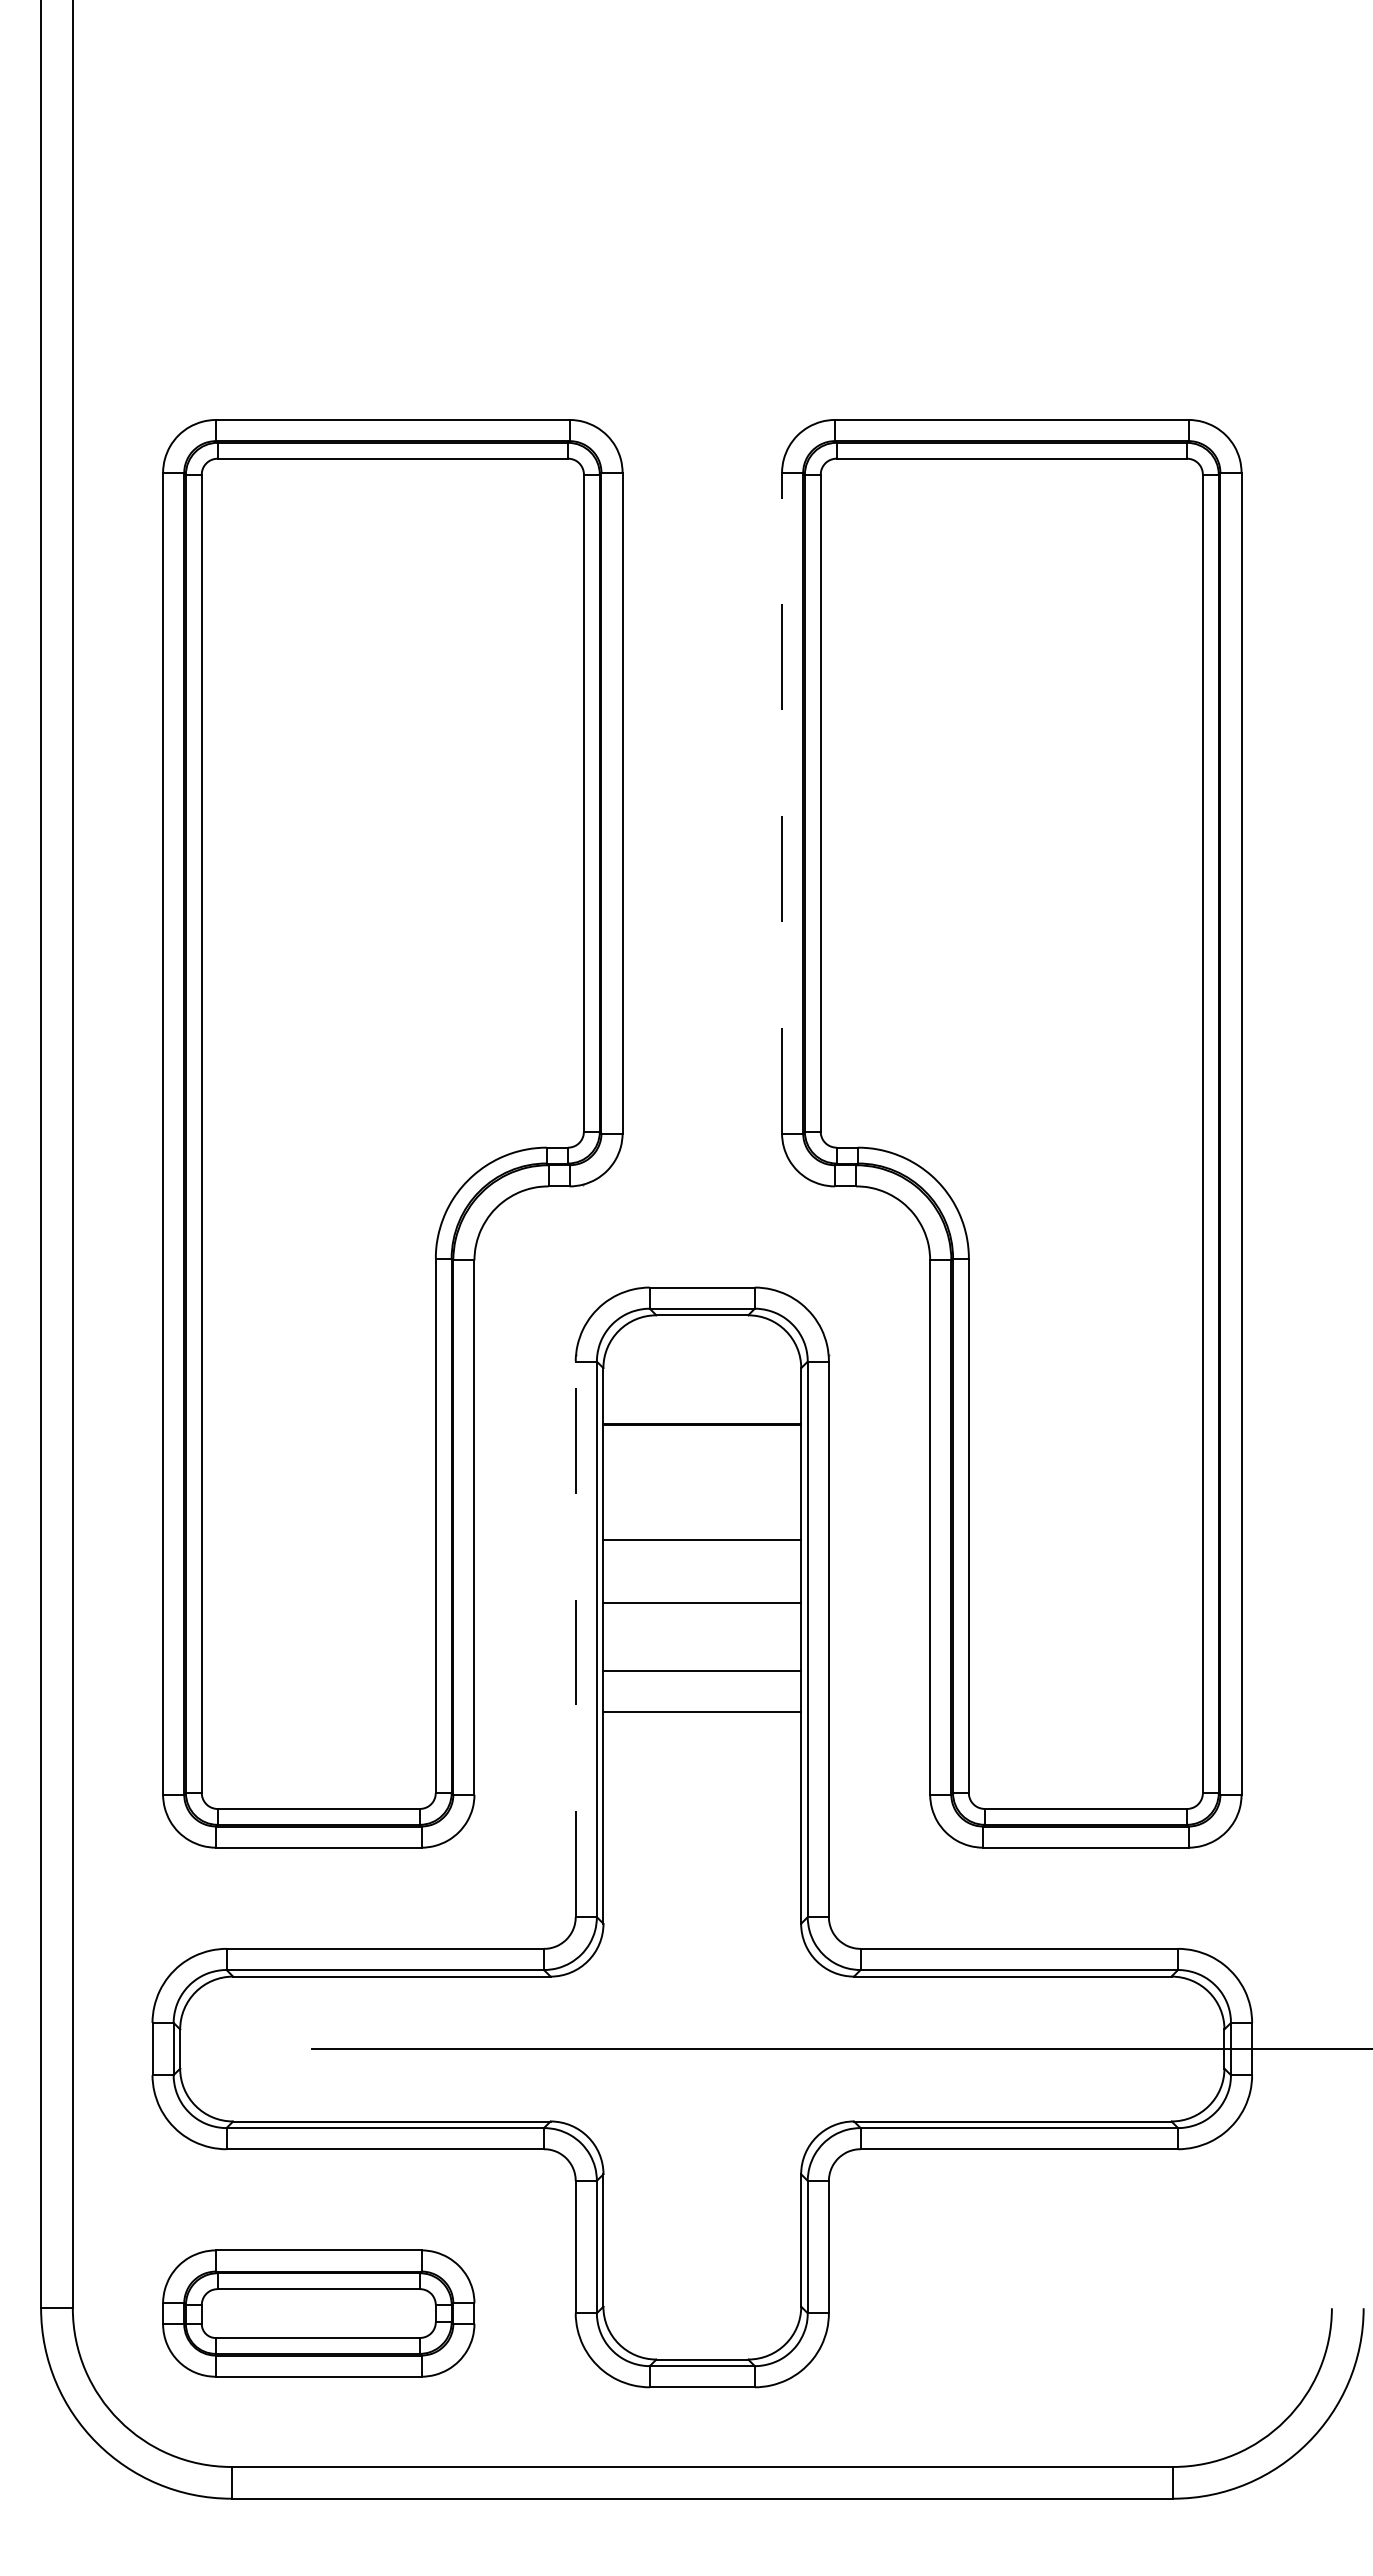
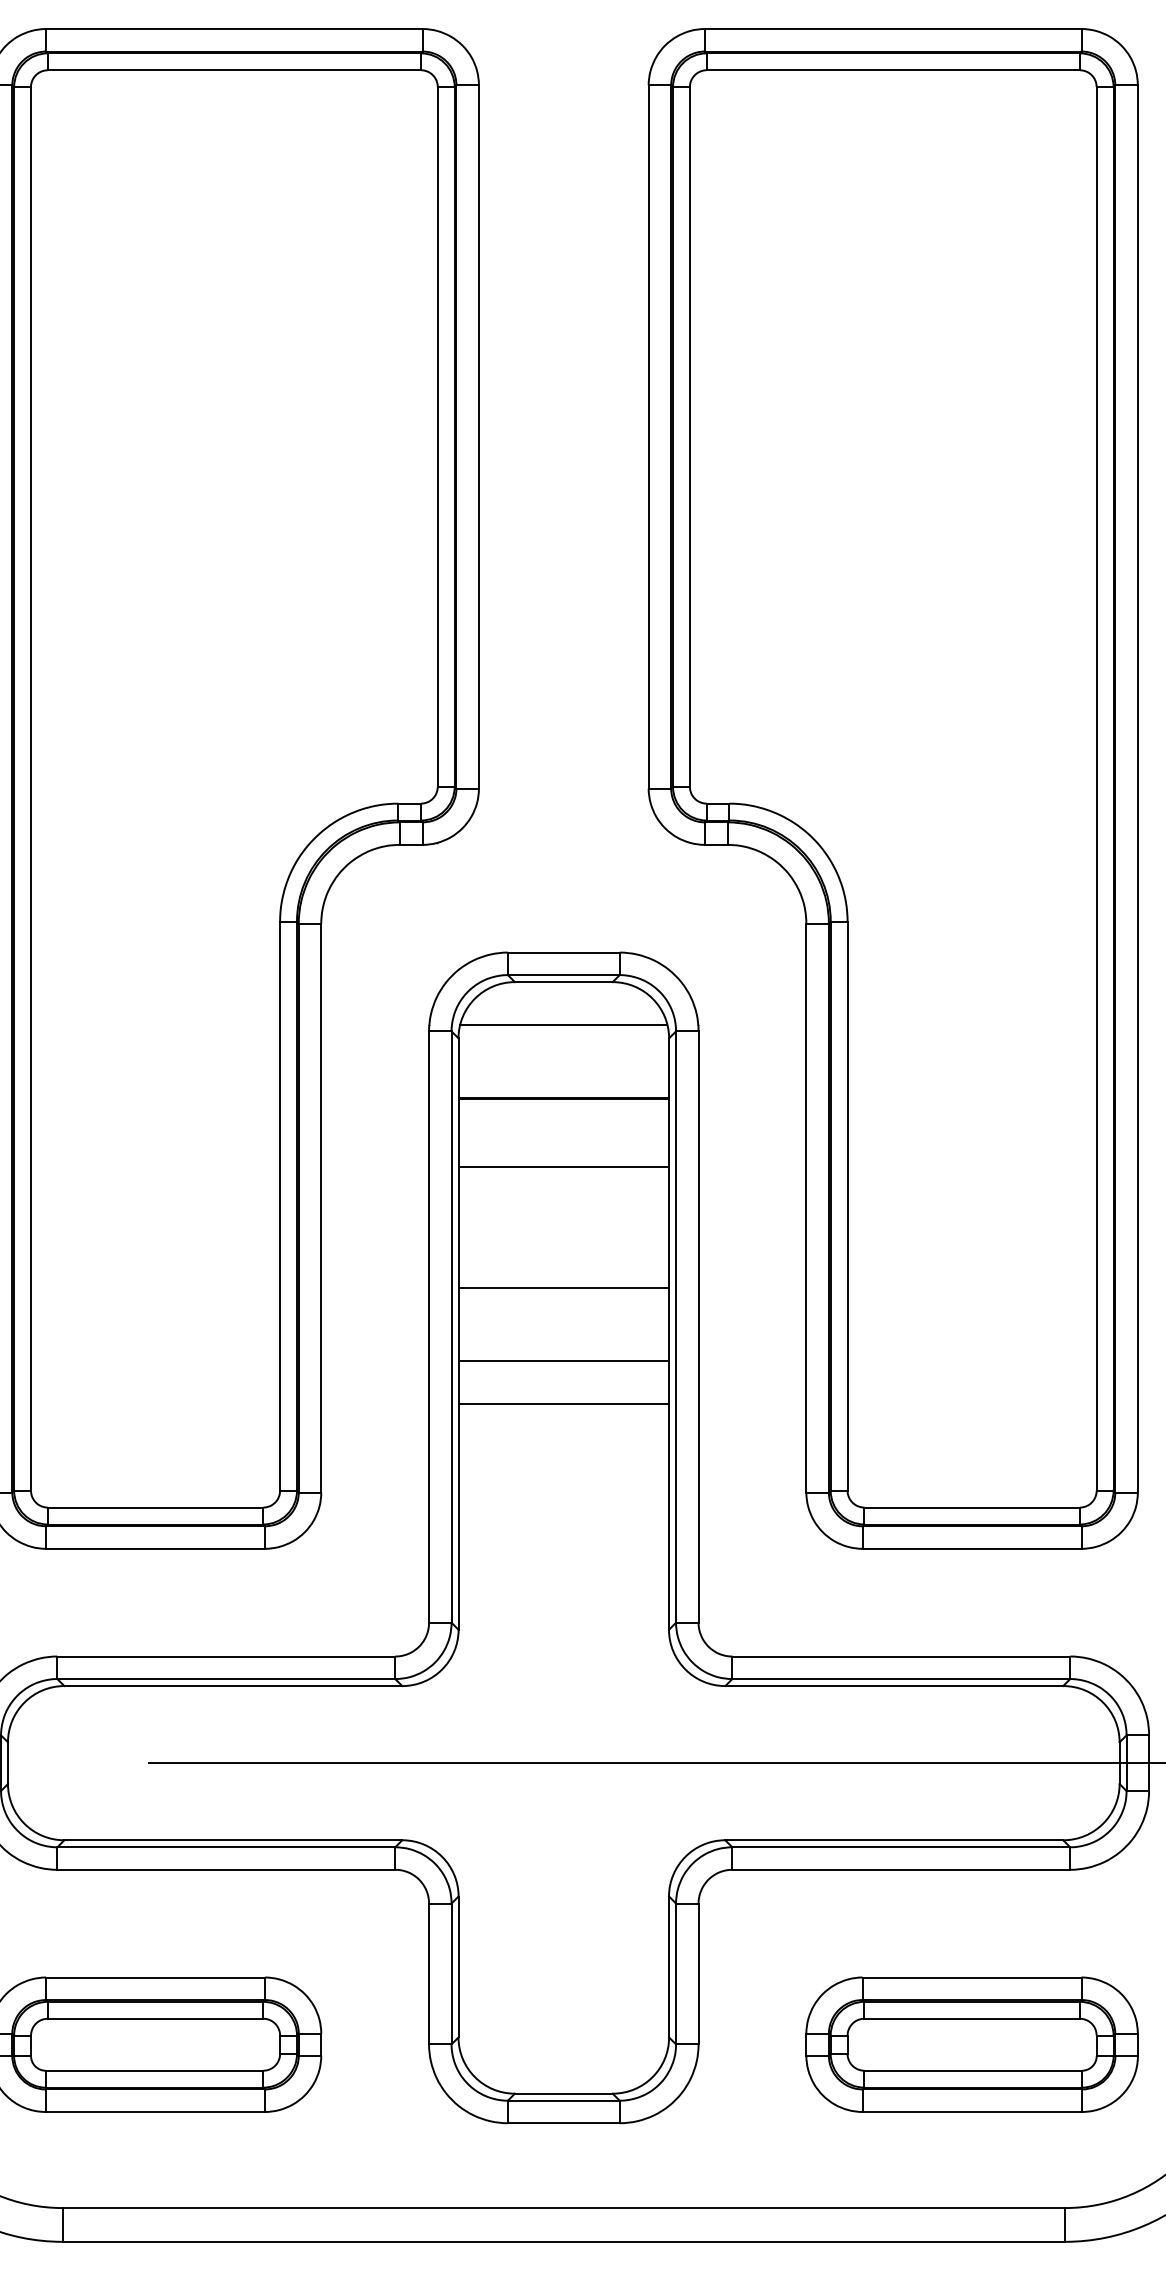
line: (782, 802) -> (649, 436), dashed -> solid
line: (702, 1355) -> (563, 1024), added
line: (702, 1539) -> (563, 1166), moved
line: (575, 1639) -> (428, 1327), dashed -> solid
part: (1085, 2313) -> (971, 2044), added

